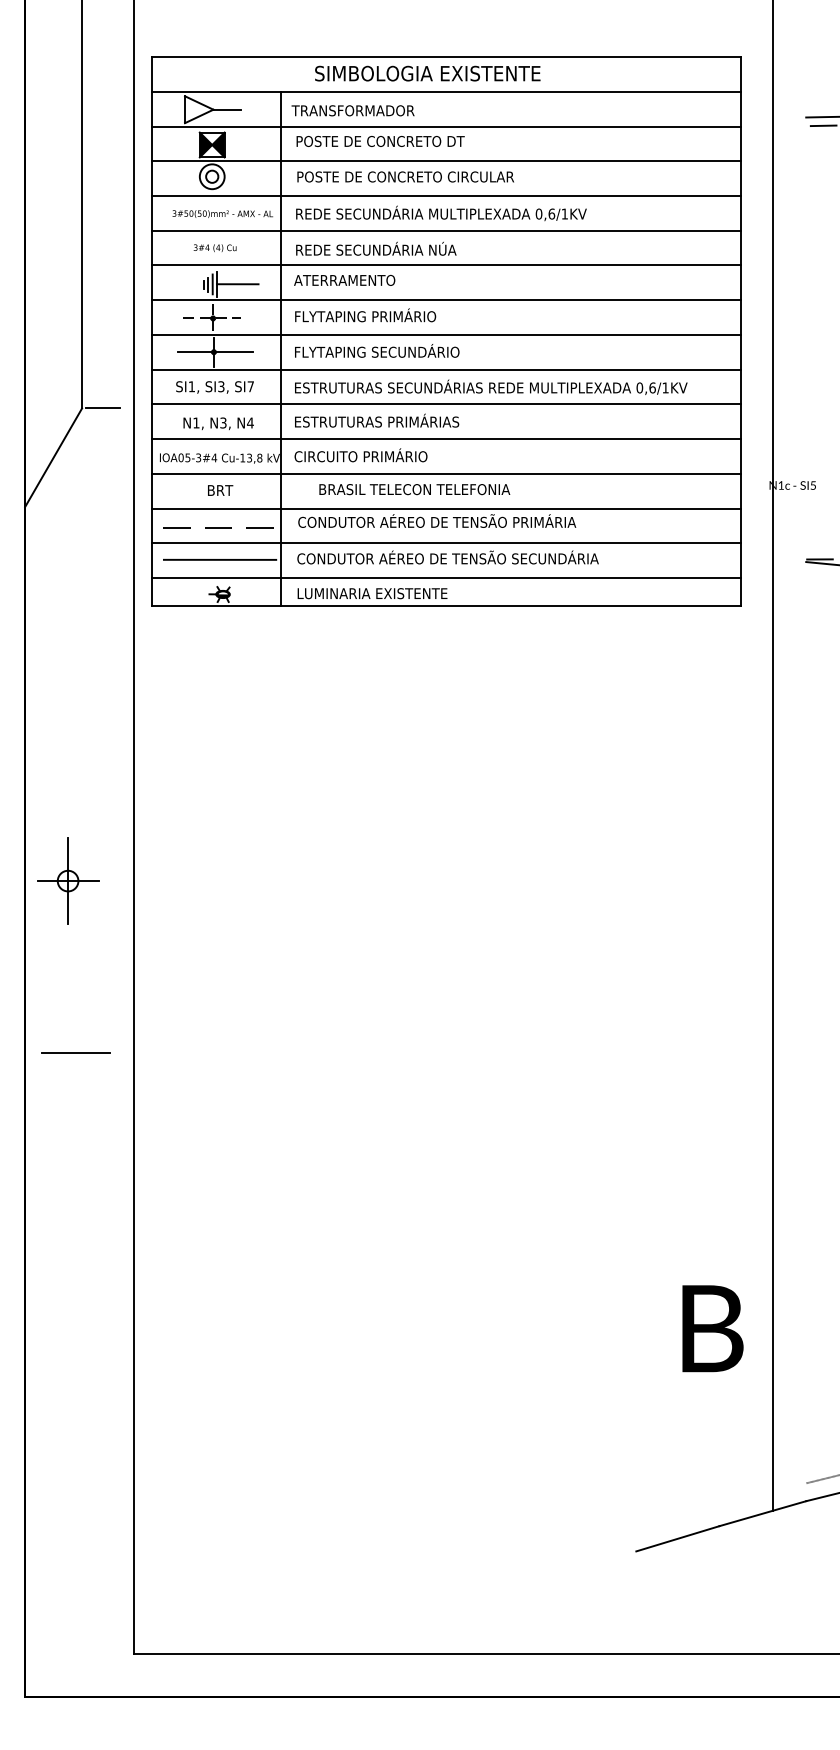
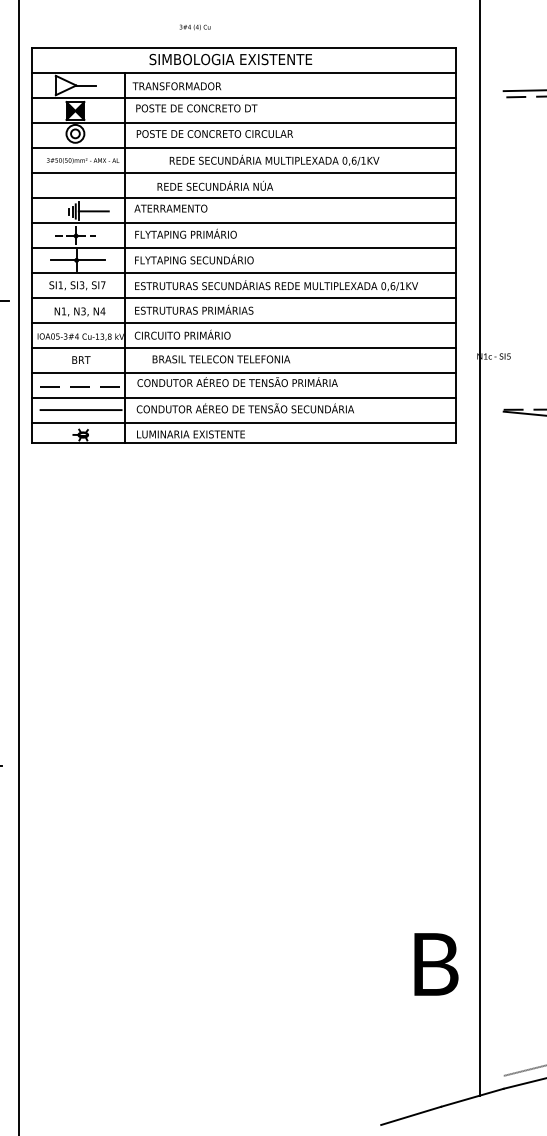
text: (441, 213) -> (274, 160), moved
text: (214, 247) -> (194, 26), moved
text: (376, 248) -> (215, 185), moved

